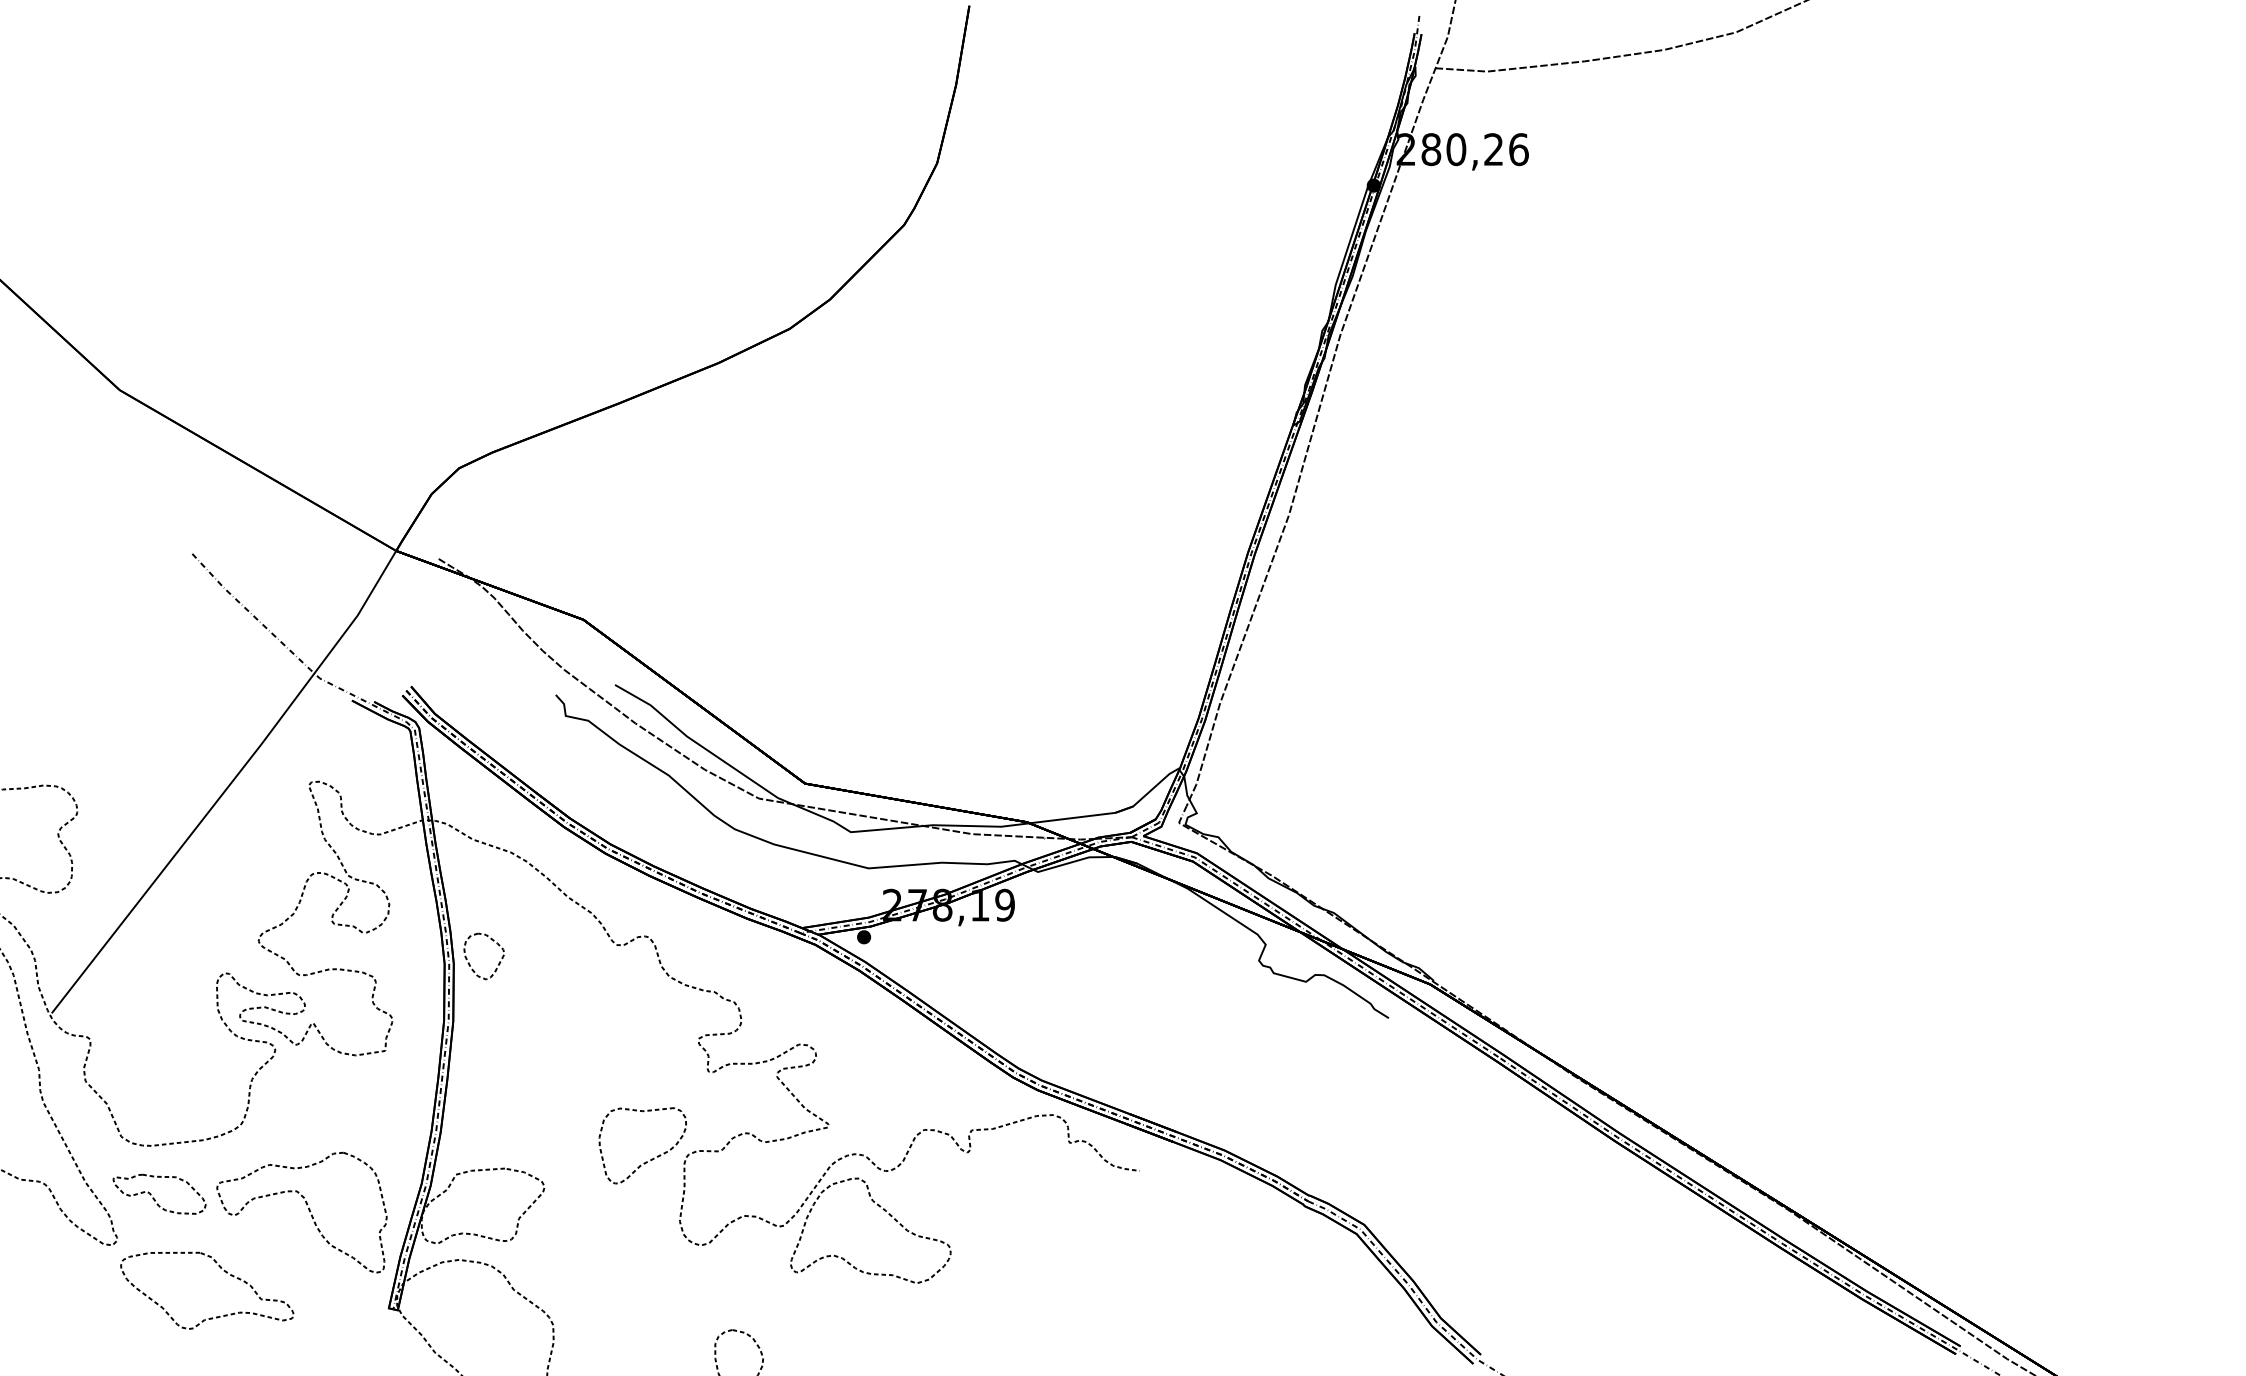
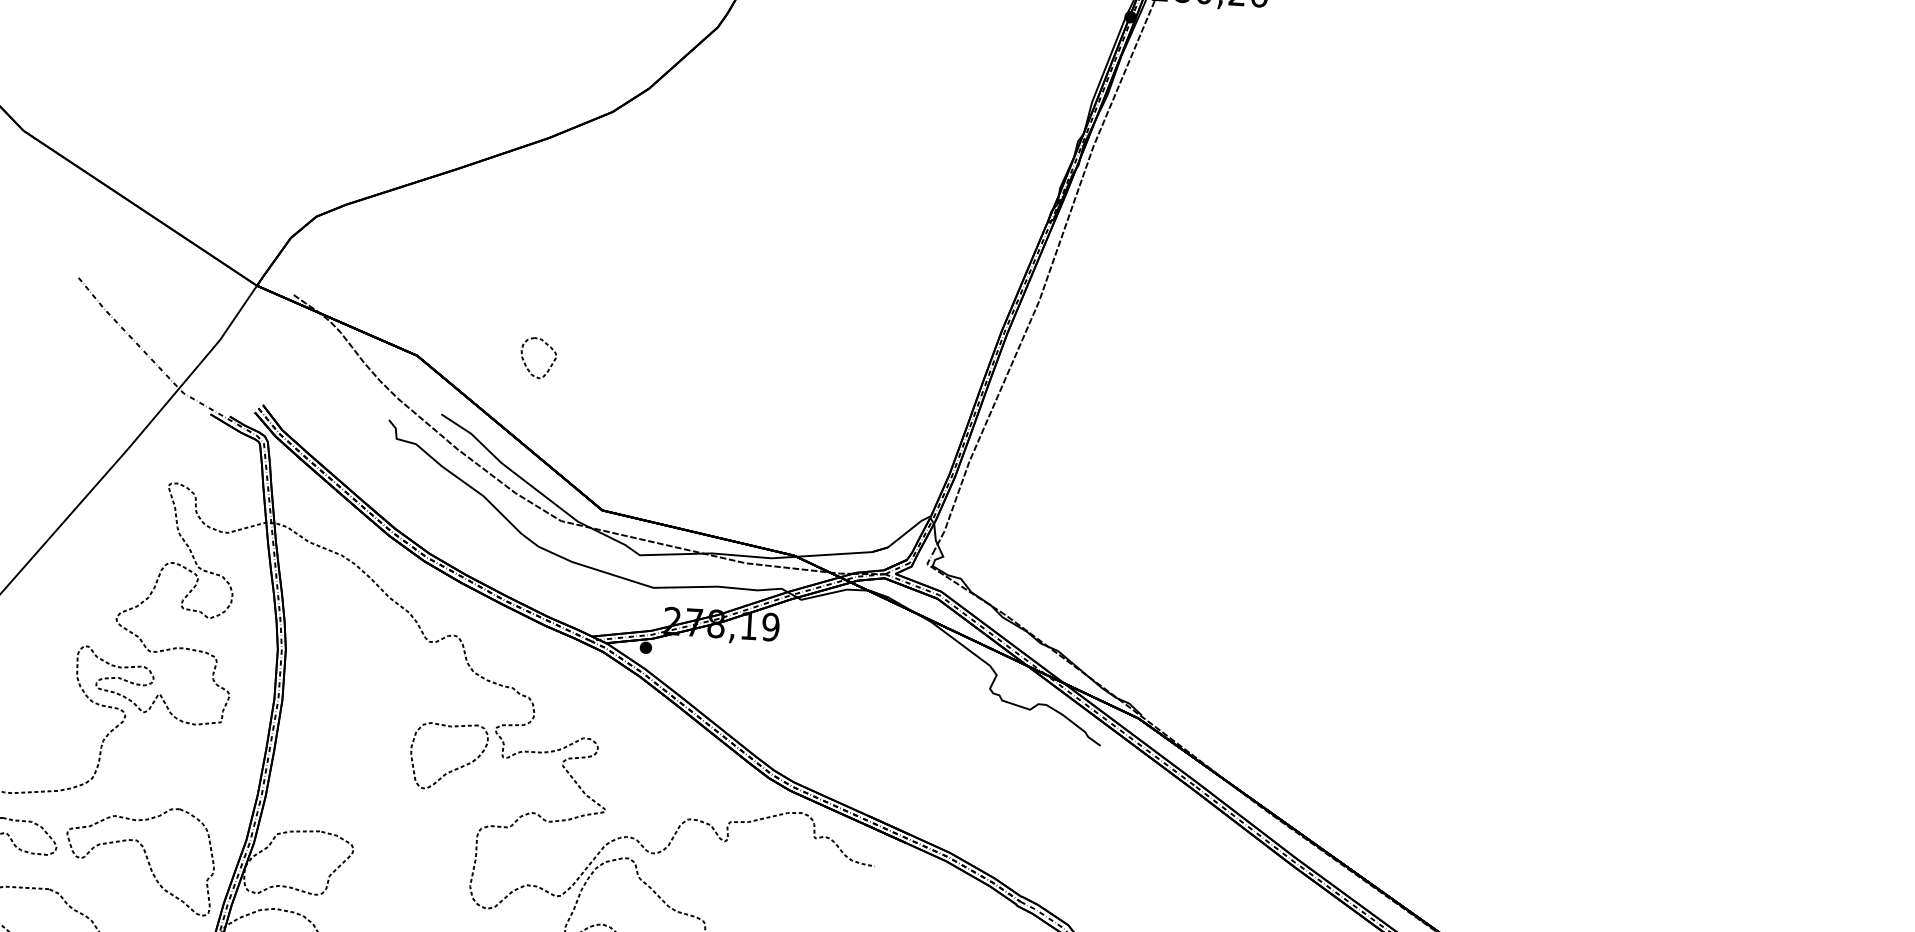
part: (469, 962) -> (525, 362), moved
part: (651, 1158) -> (455, 768), moved

